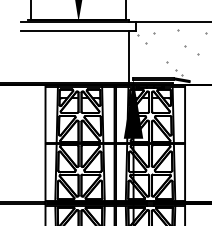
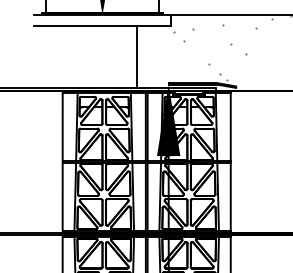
line: (129, 56) -> (137, 56), moved

